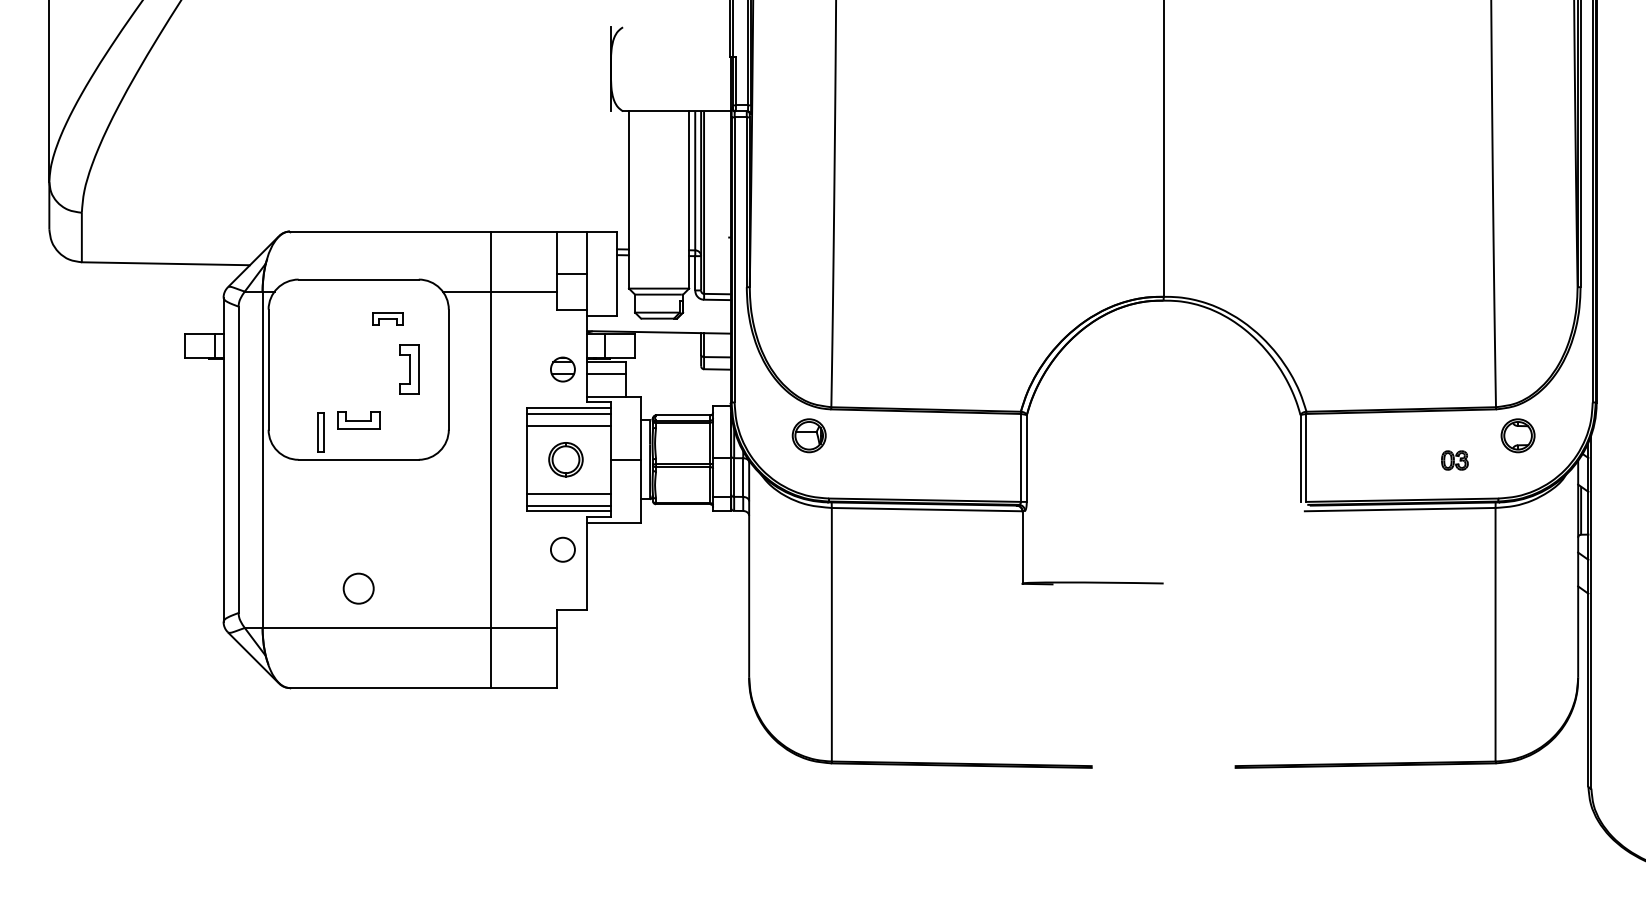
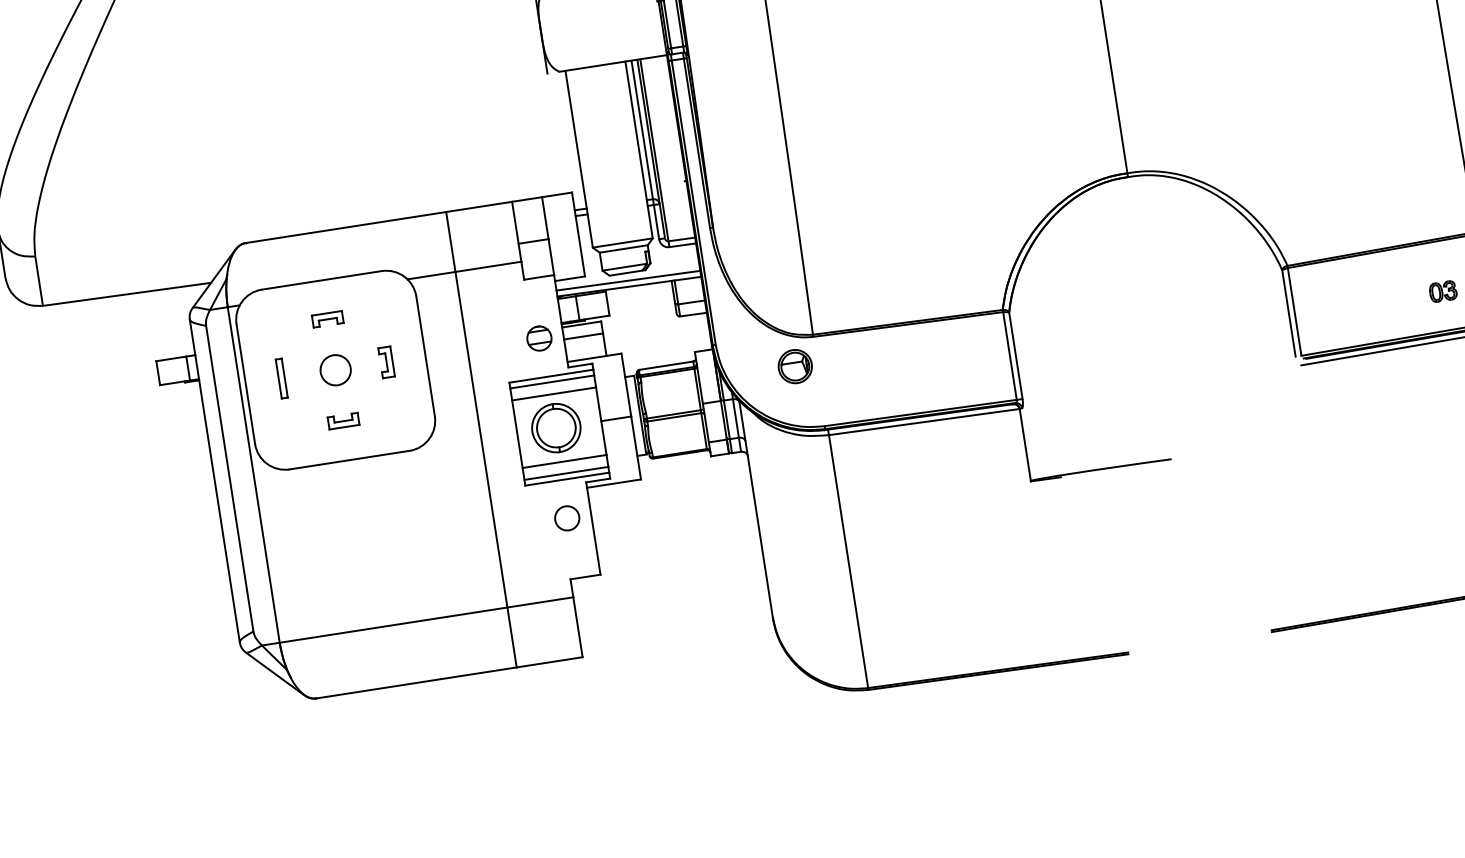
part: (387, 318) -> (327, 319), moved
line: (658, 326) -> (628, 280), added
part: (409, 369) -> (386, 362), size x0.62
part: (358, 420) -> (343, 420), size x0.71
part: (320, 432) -> (281, 378), moved
part: (565, 459) -> (555, 427), size x1.43
circle: (358, 588) -> (335, 370), moved

